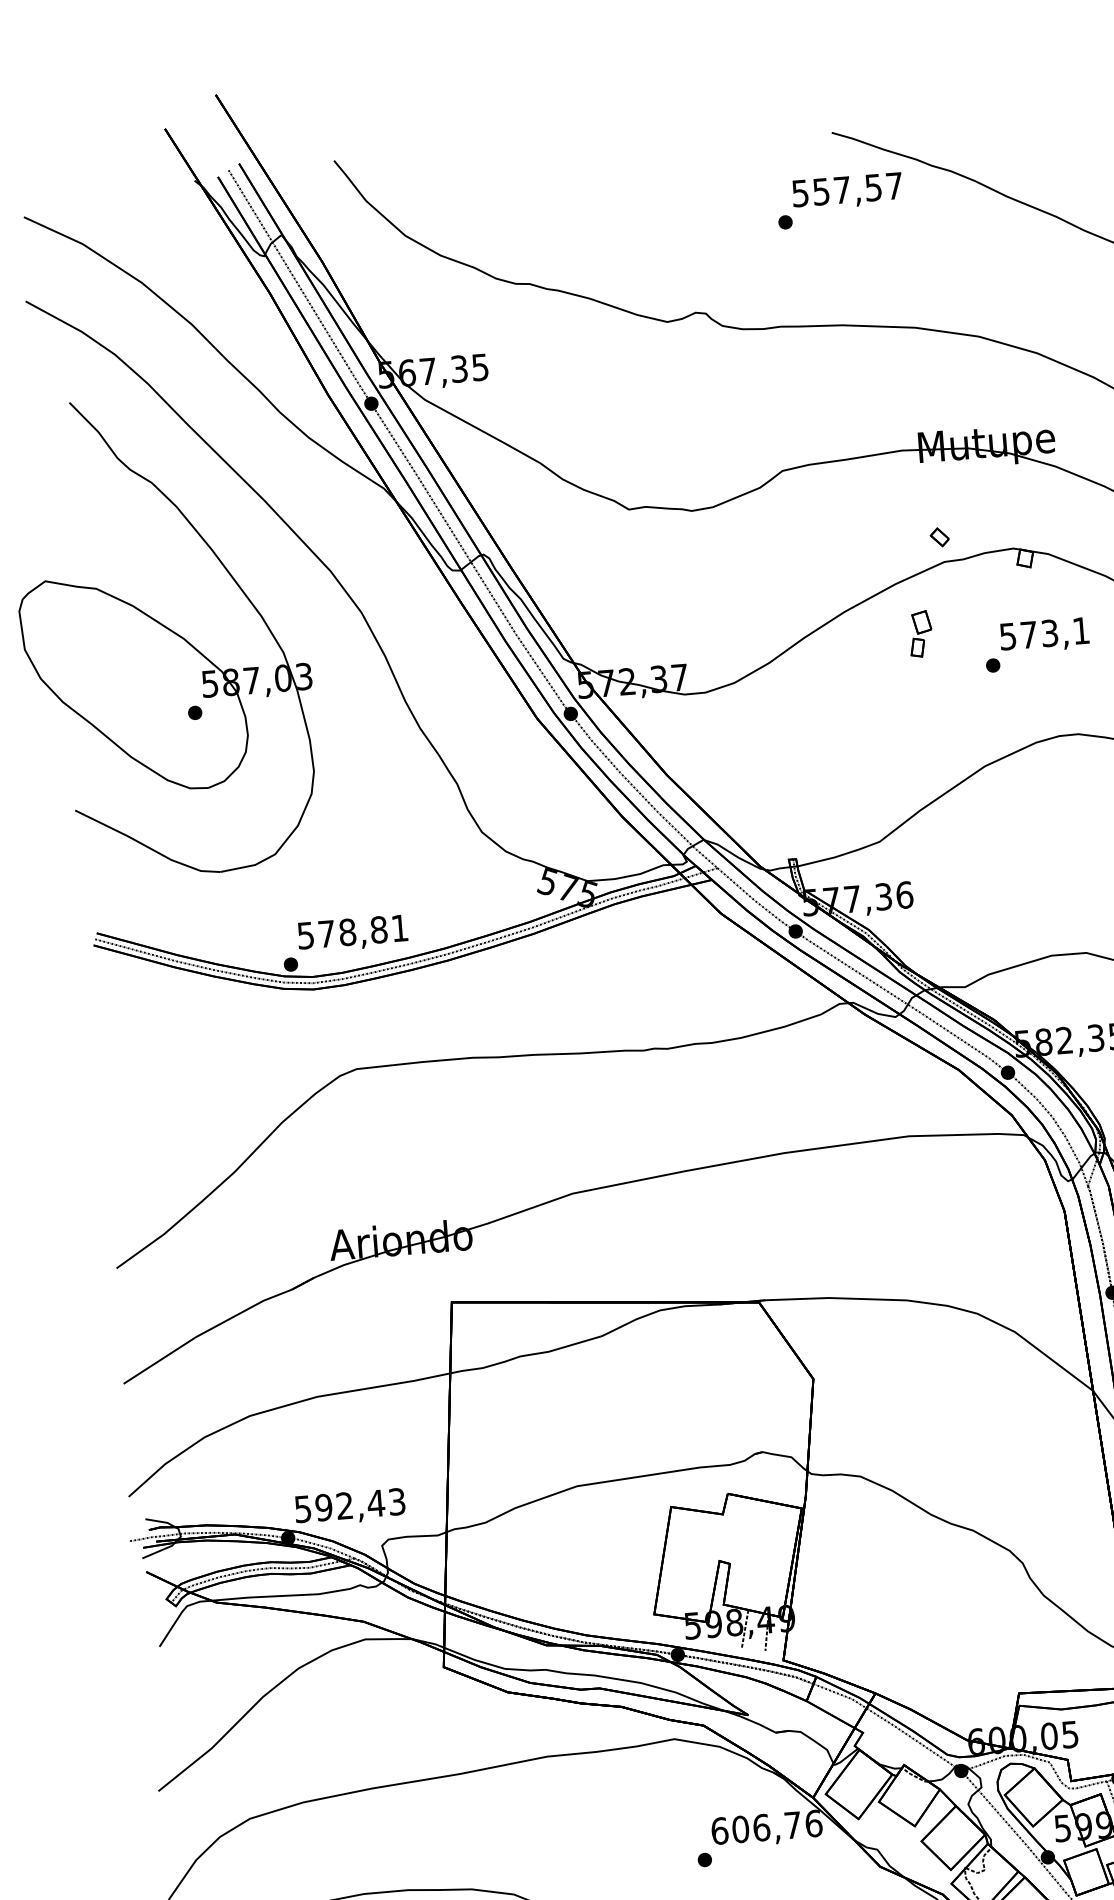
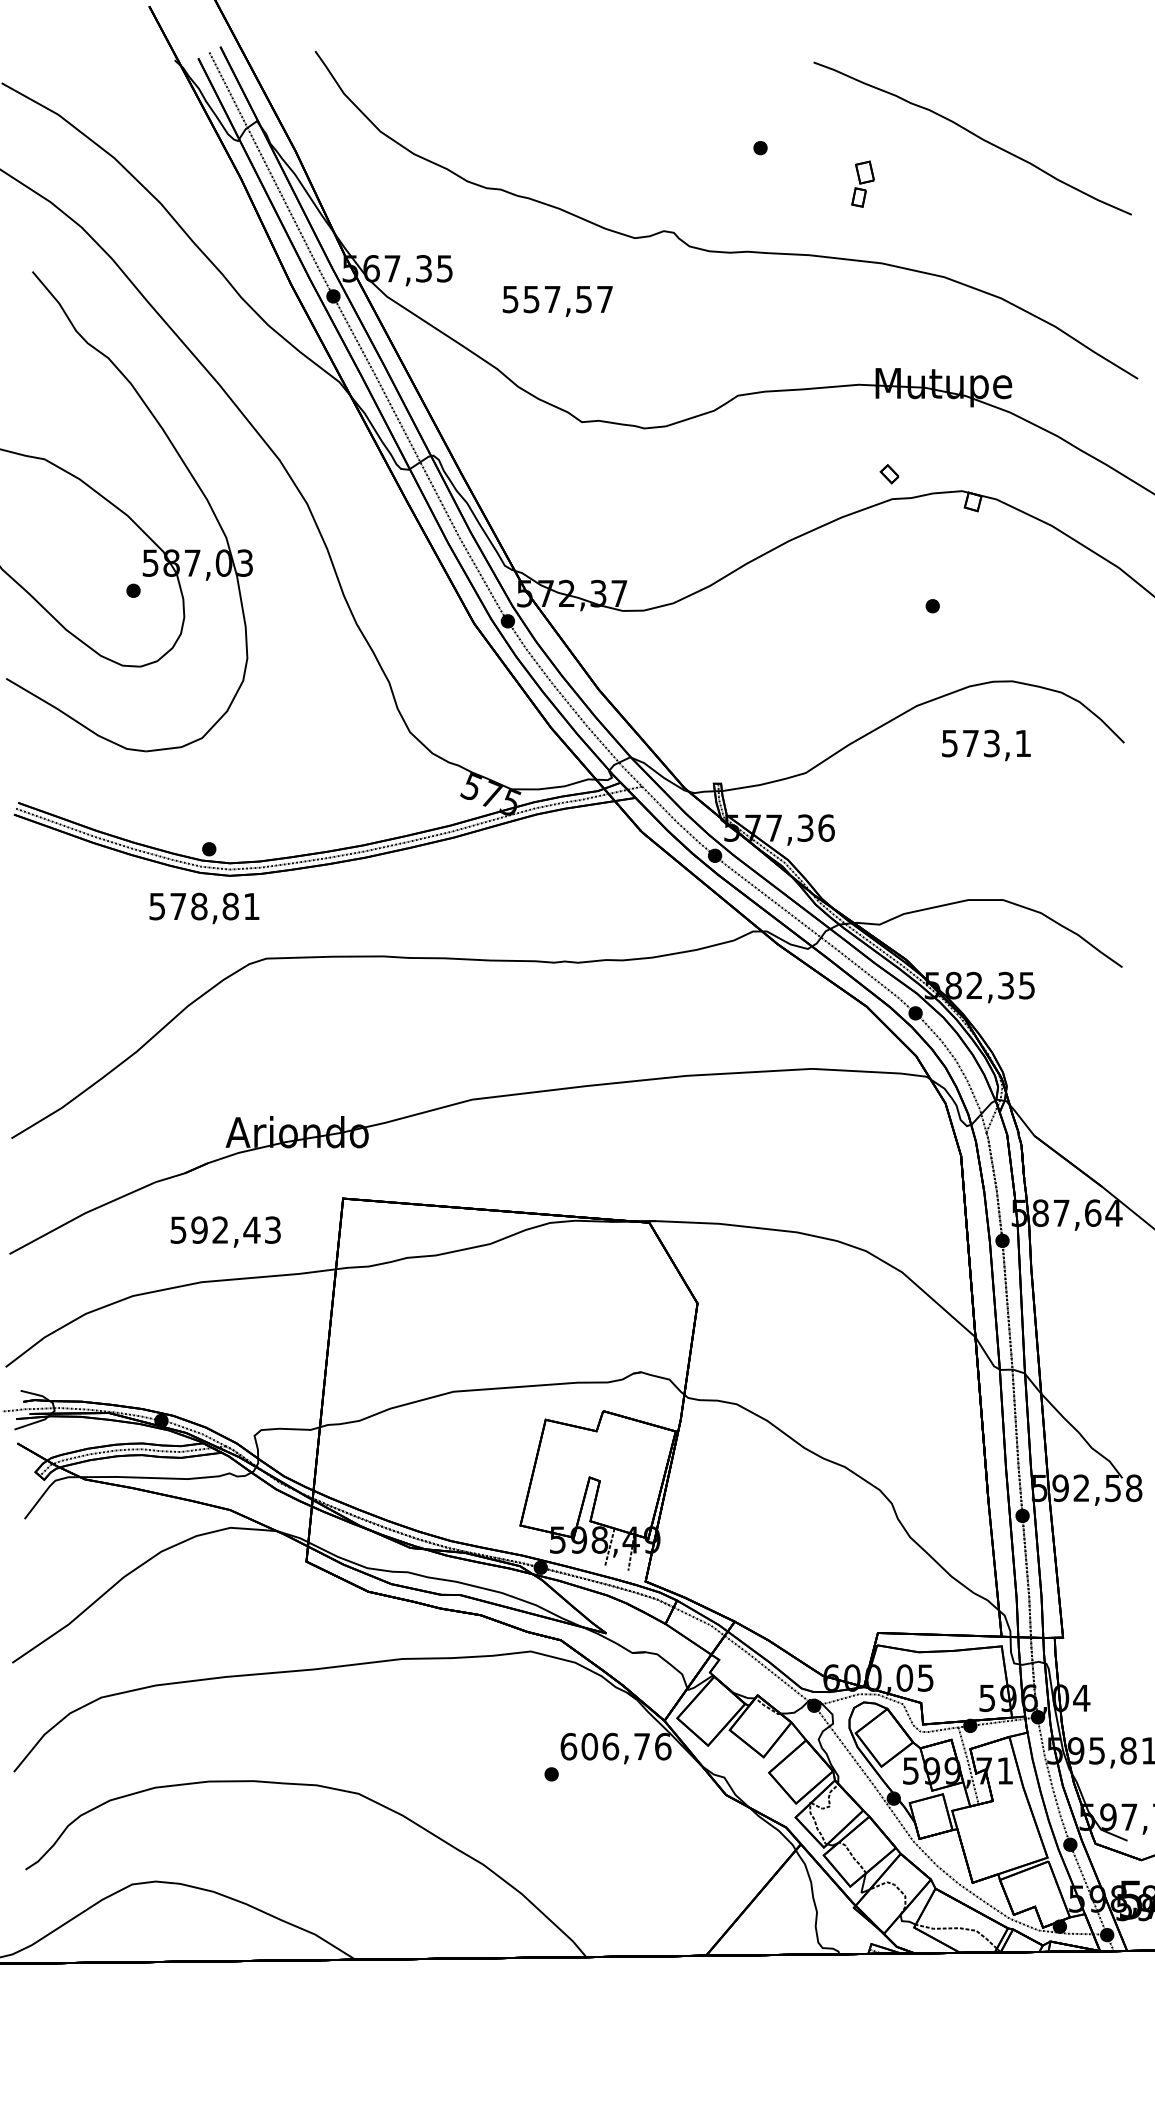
text: (847, 191) -> (557, 301), moved
part: (920, 633) -> (862, 183), moved
text: (1044, 635) -> (986, 745), moved
text: (352, 933) -> (204, 908), moved
text: (349, 1506) -> (225, 1231), moved

